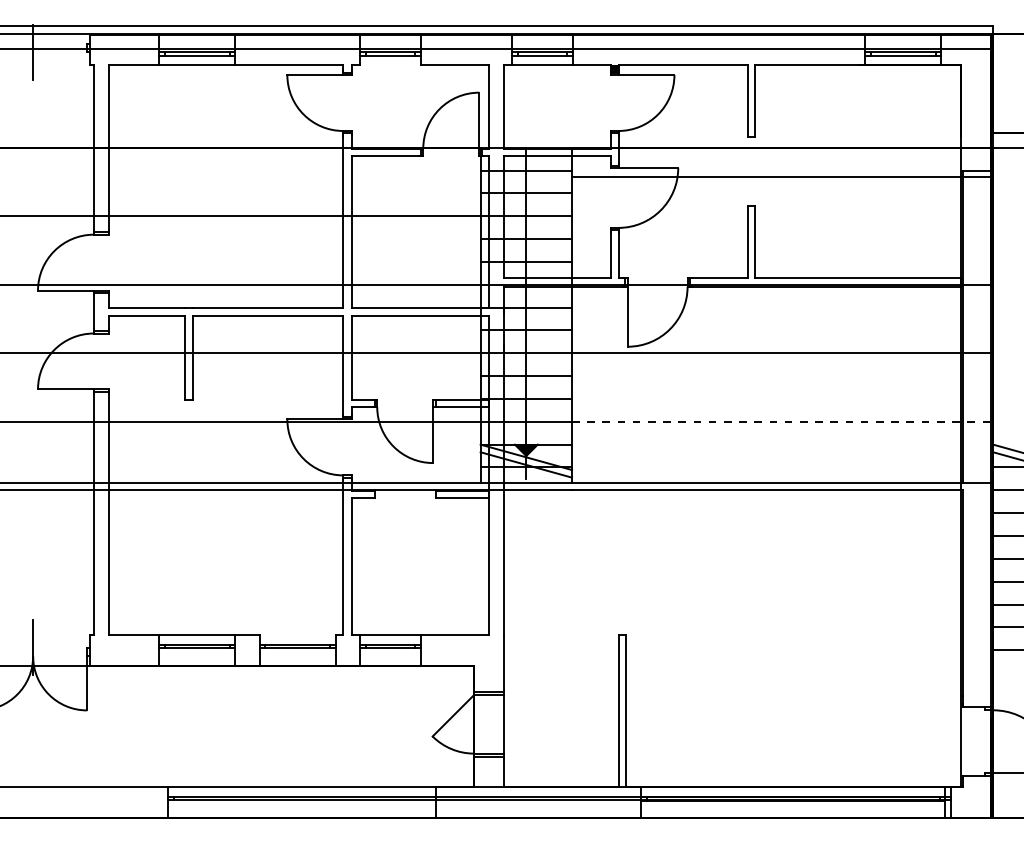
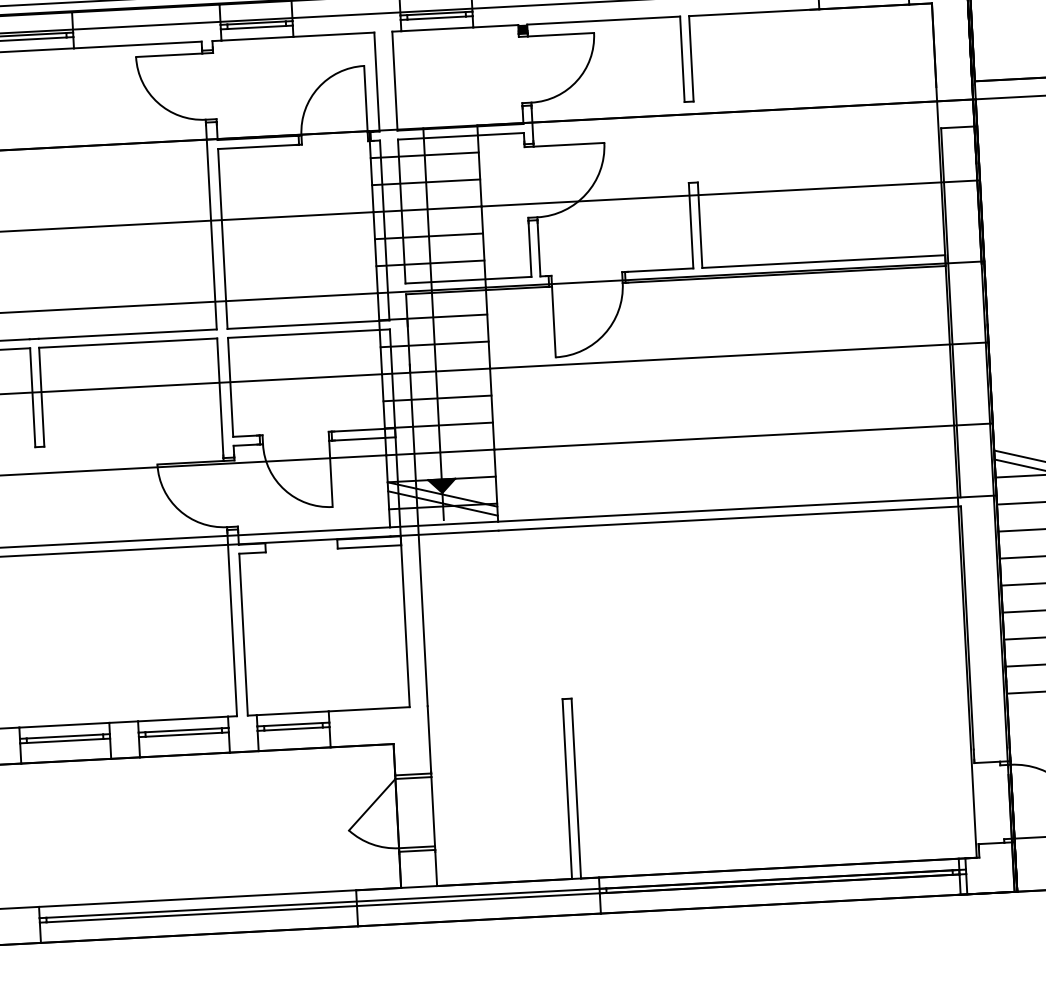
line: (390, 65) -> (257, 39), added
line: (782, 177) -> (730, 193), moved
line: (782, 421) -> (743, 436), dashed -> solid
line: (297, 635) -> (182, 719), added

